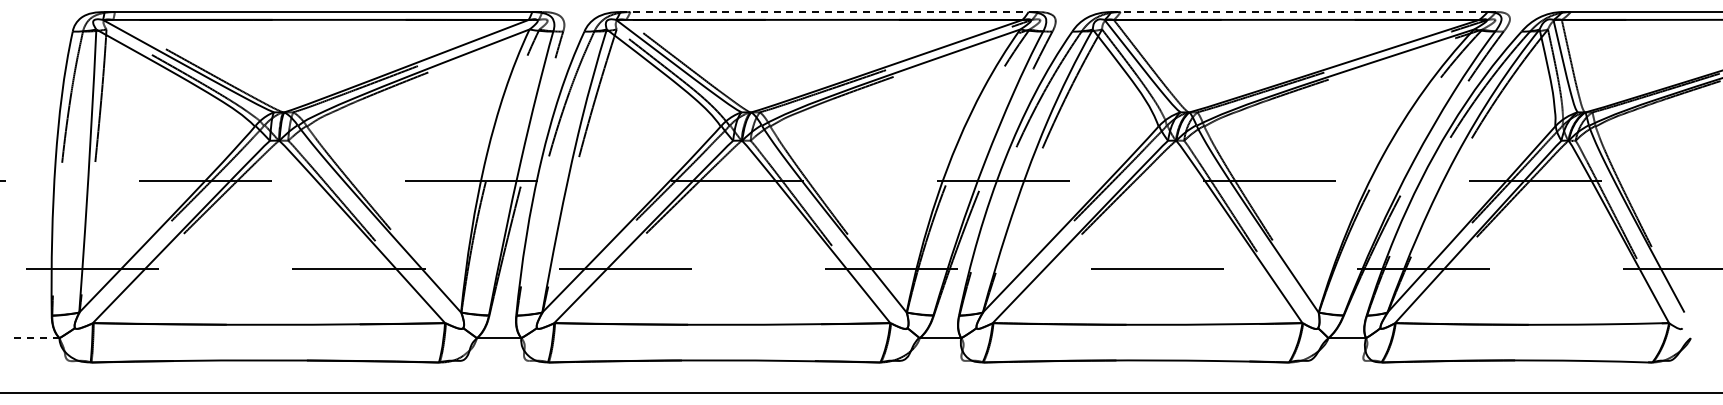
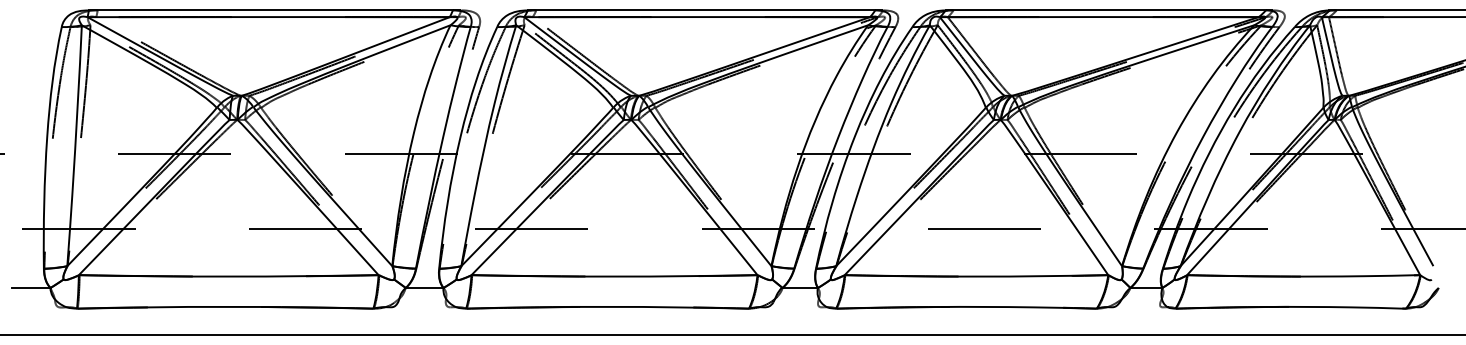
line: (824, 12) -> (701, 10), dashed -> solid
line: (1299, 12) -> (1105, 10), dashed -> solid
line: (36, 338) -> (30, 288), dashed -> solid

